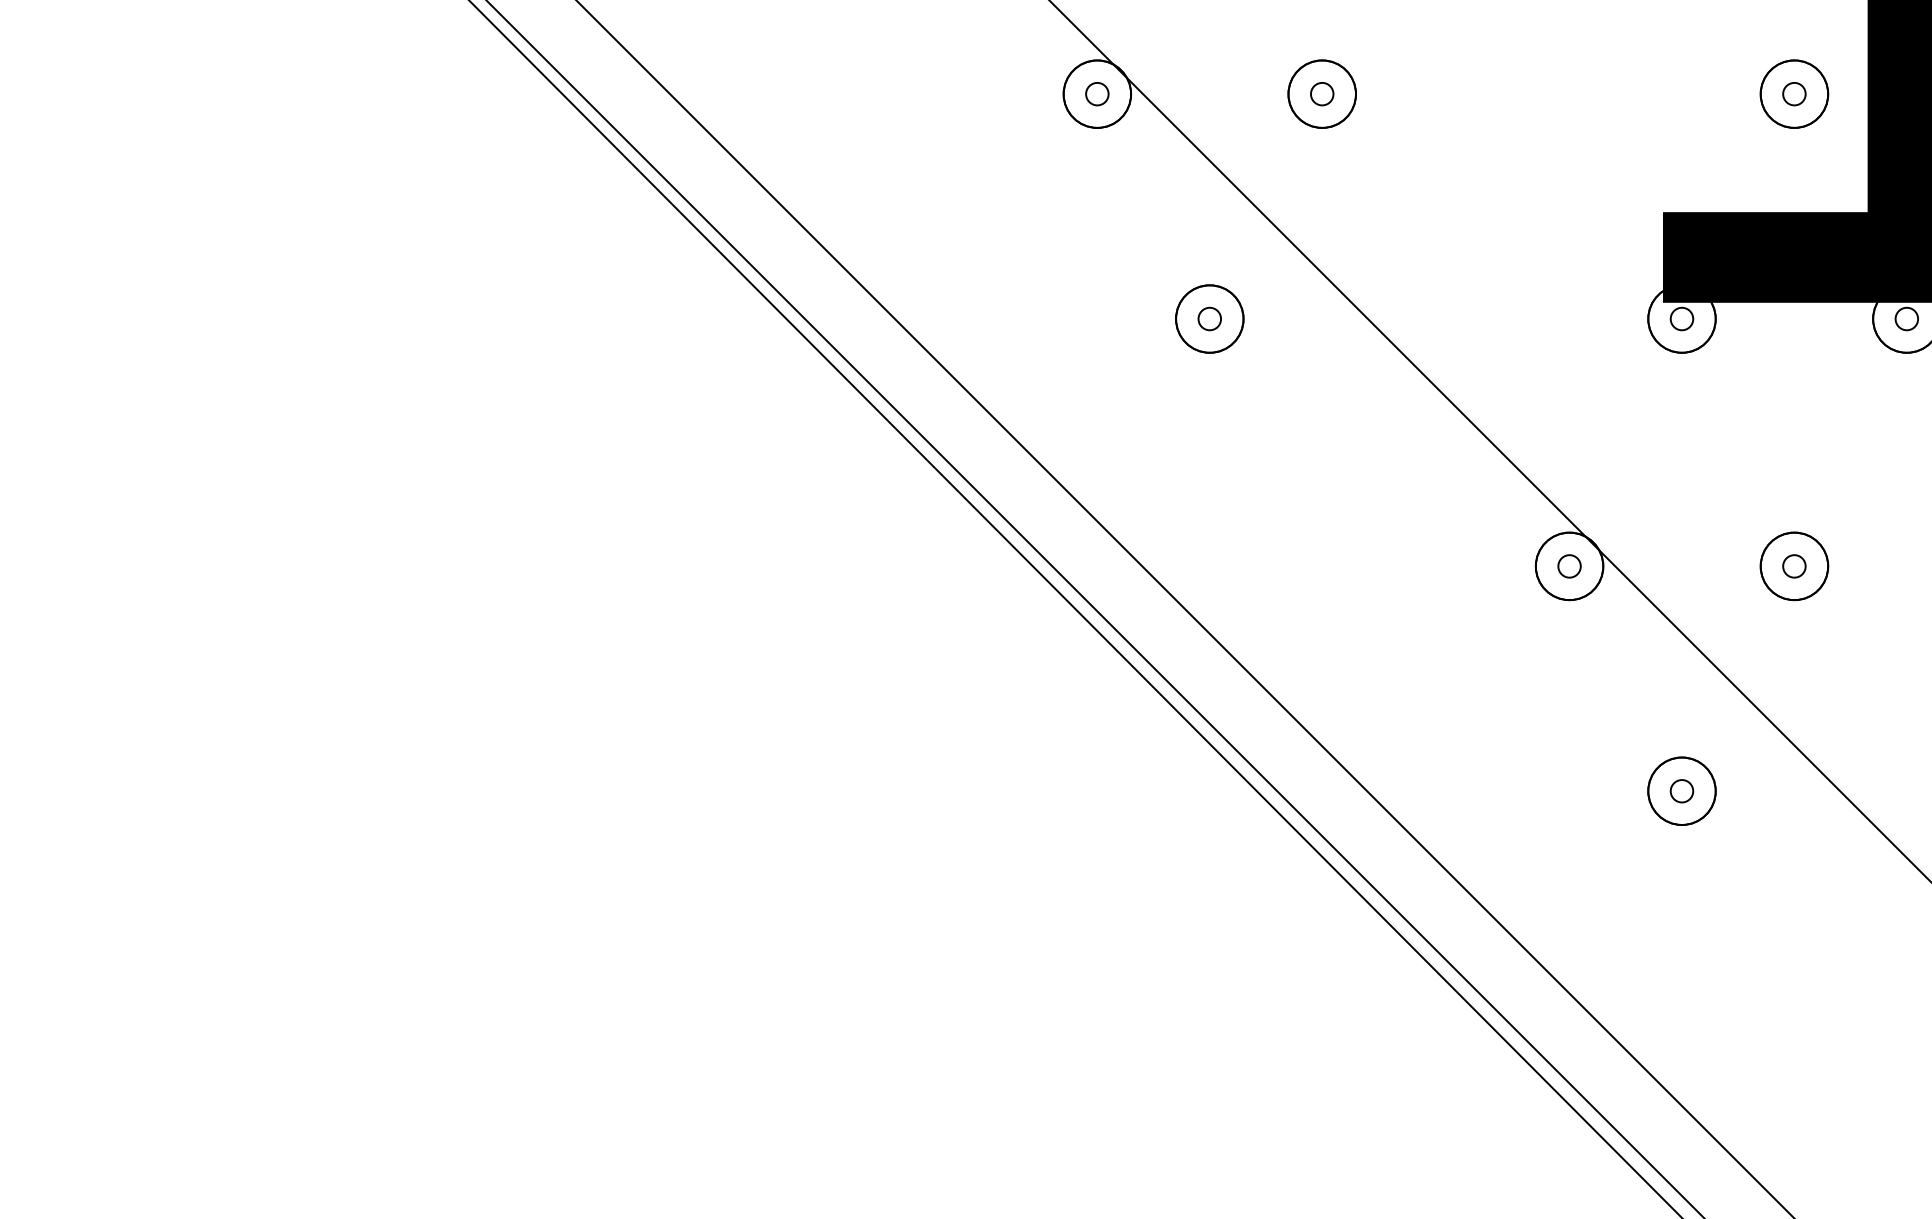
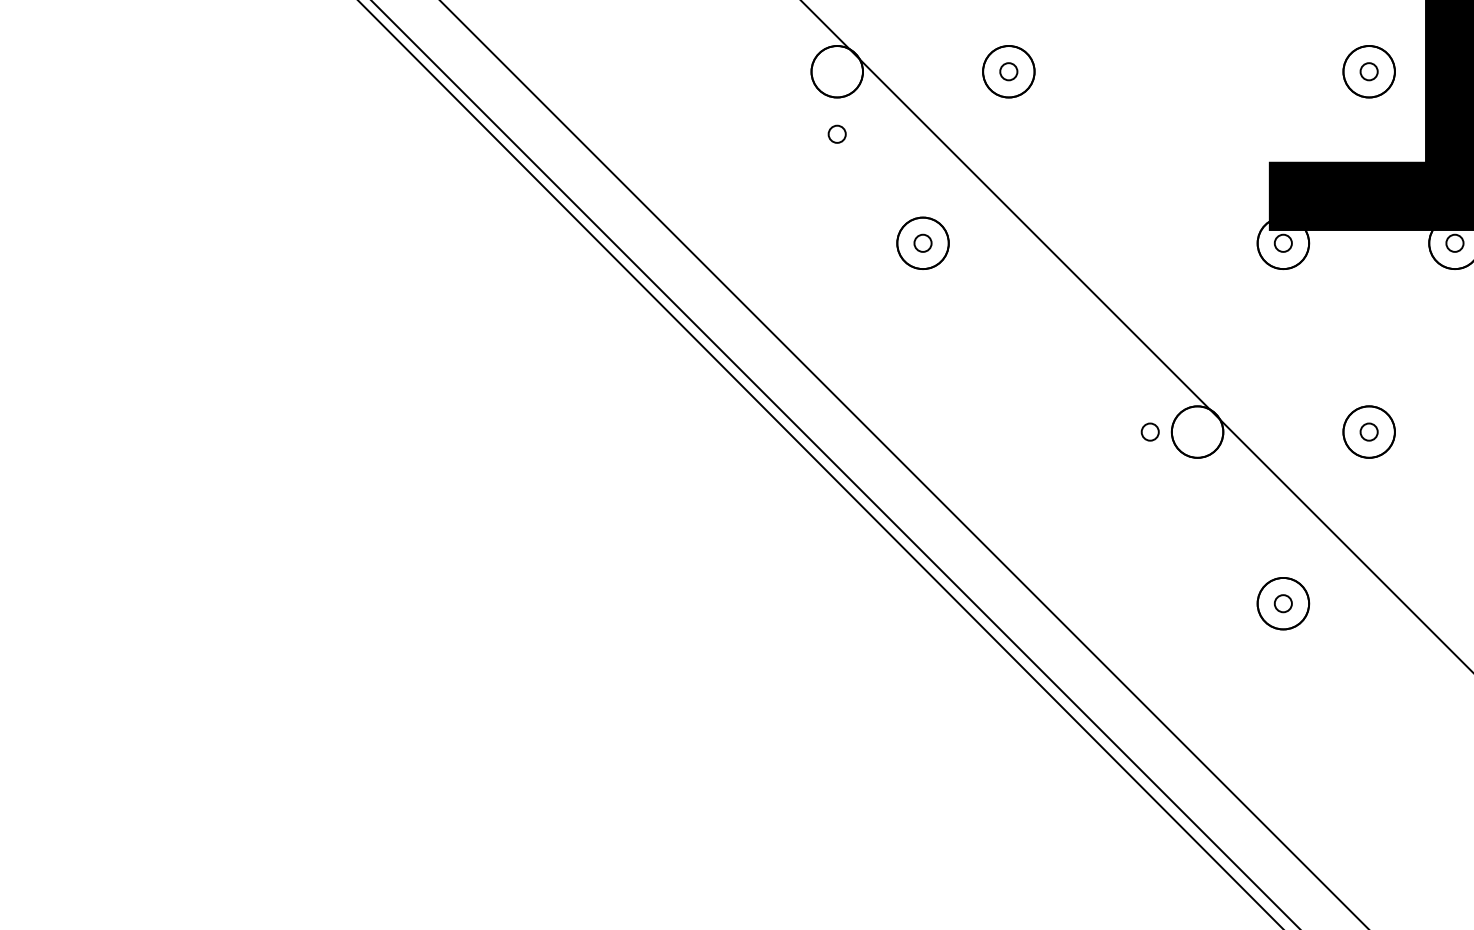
part: (1097, 94) -> (837, 134), moved
part: (1569, 566) -> (1150, 432), moved

